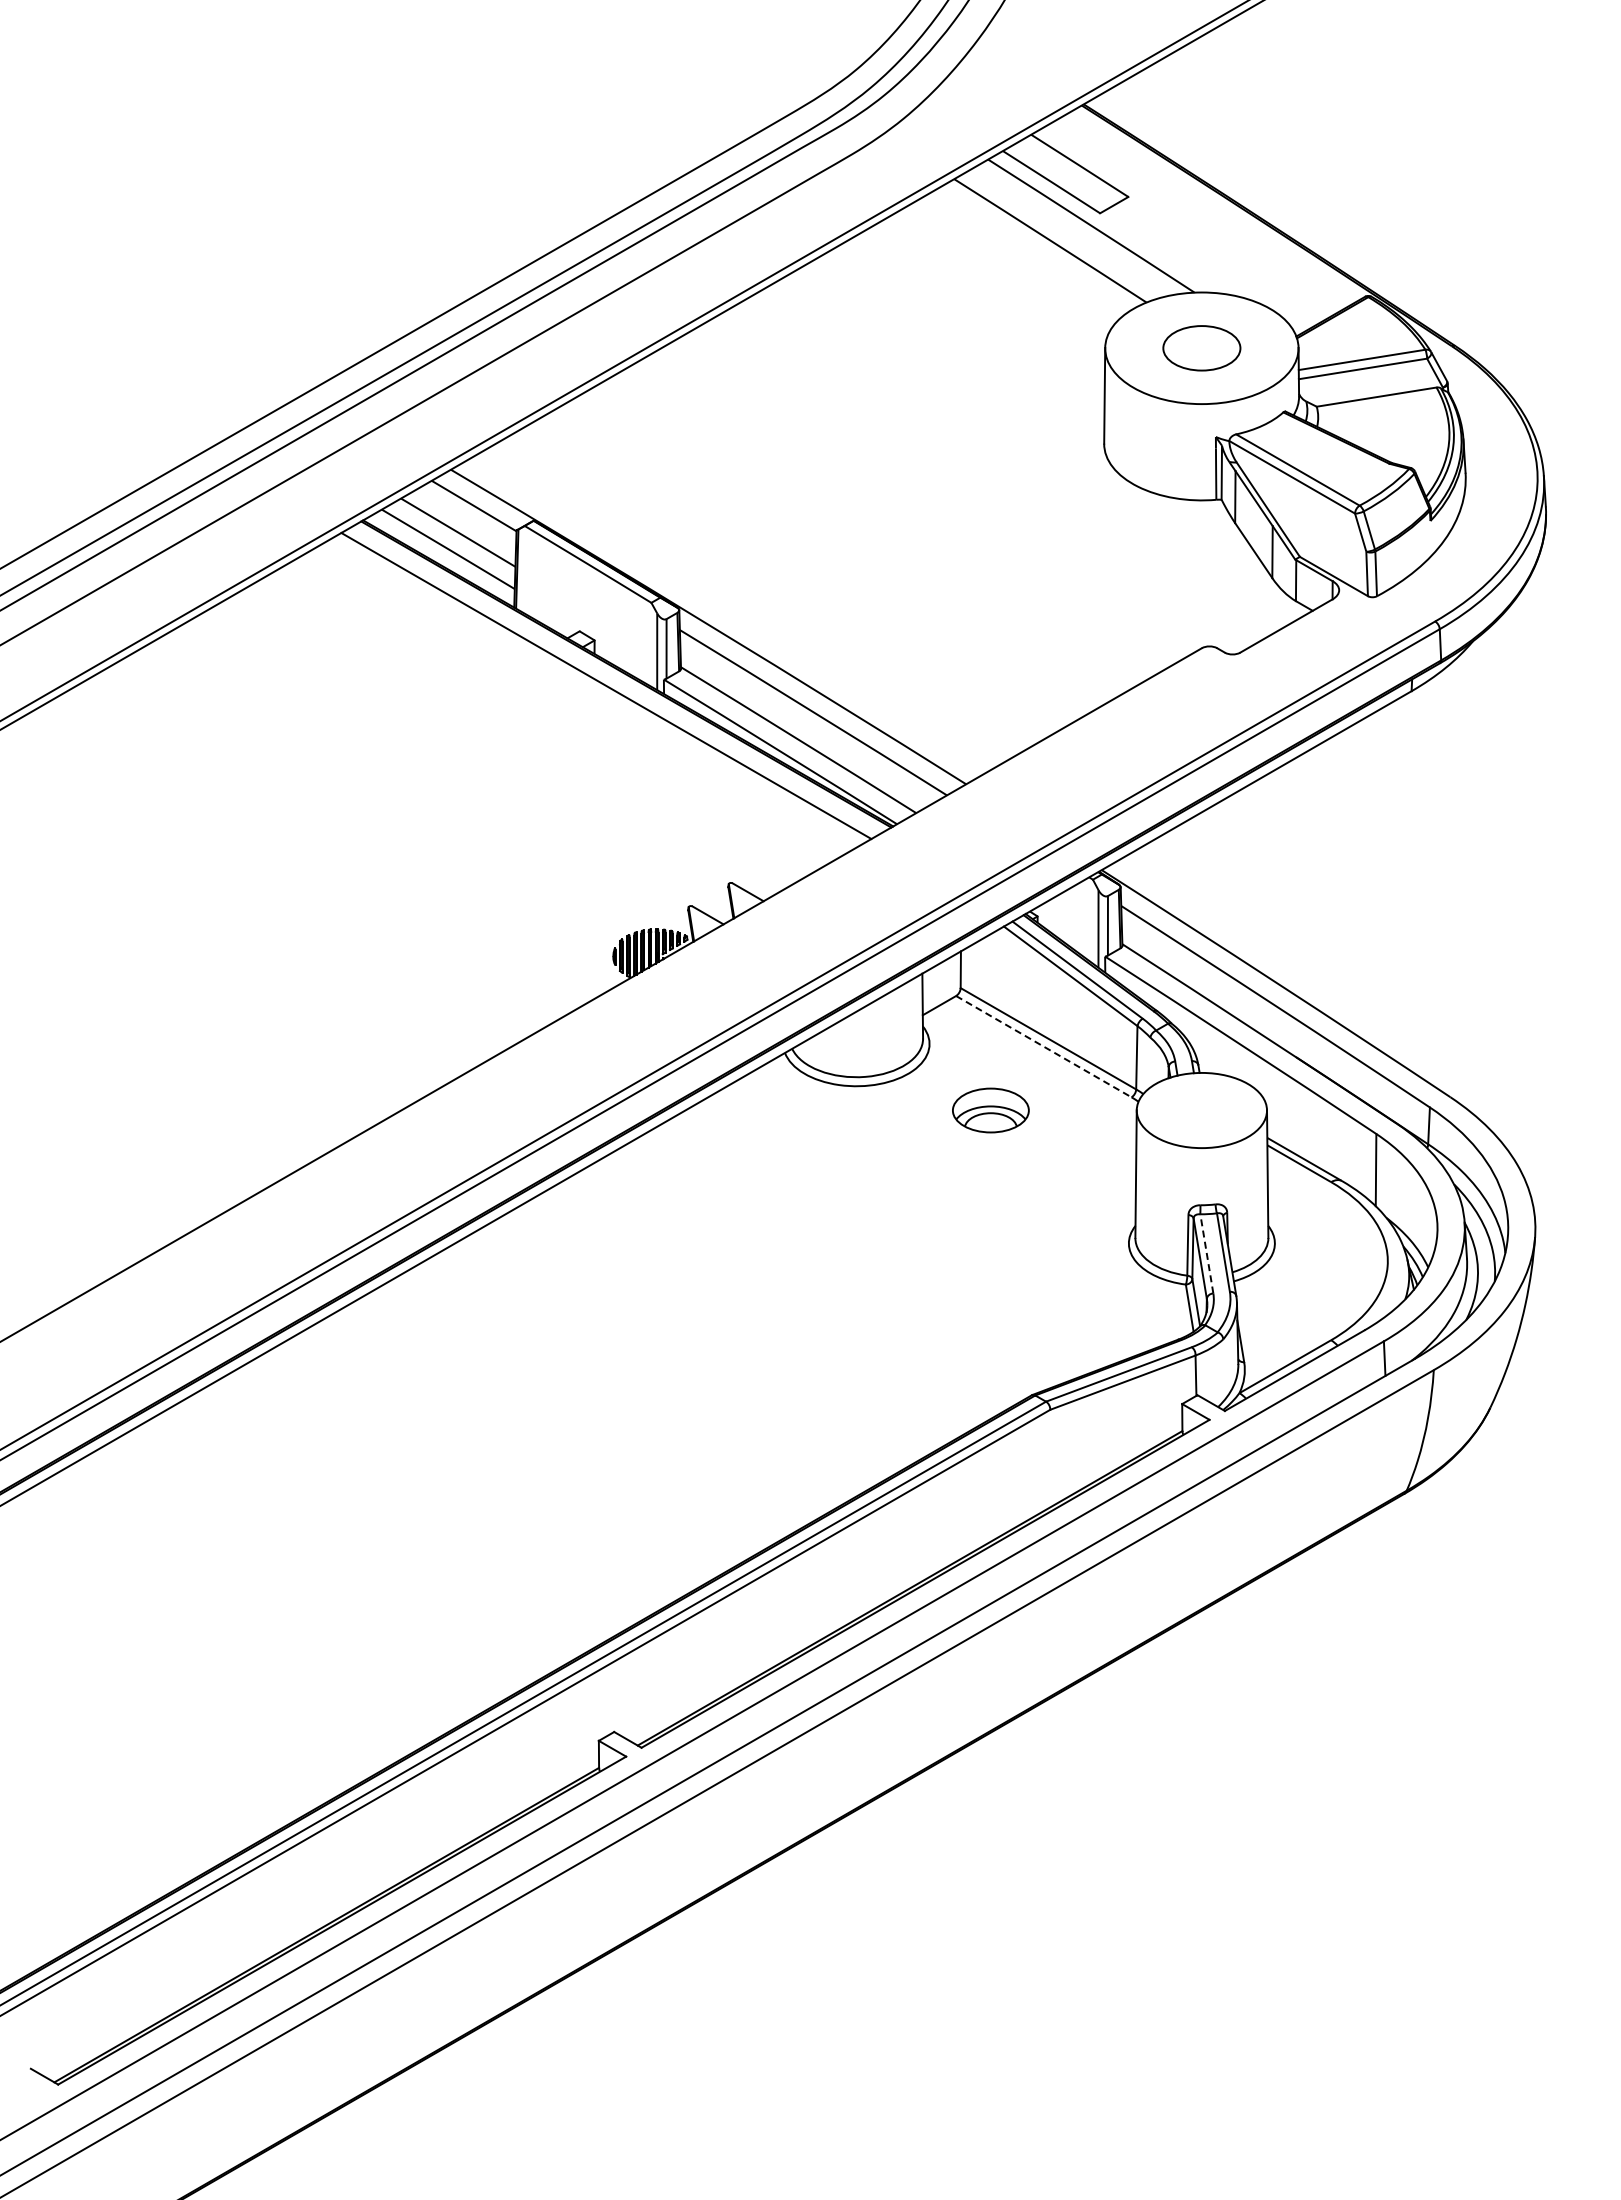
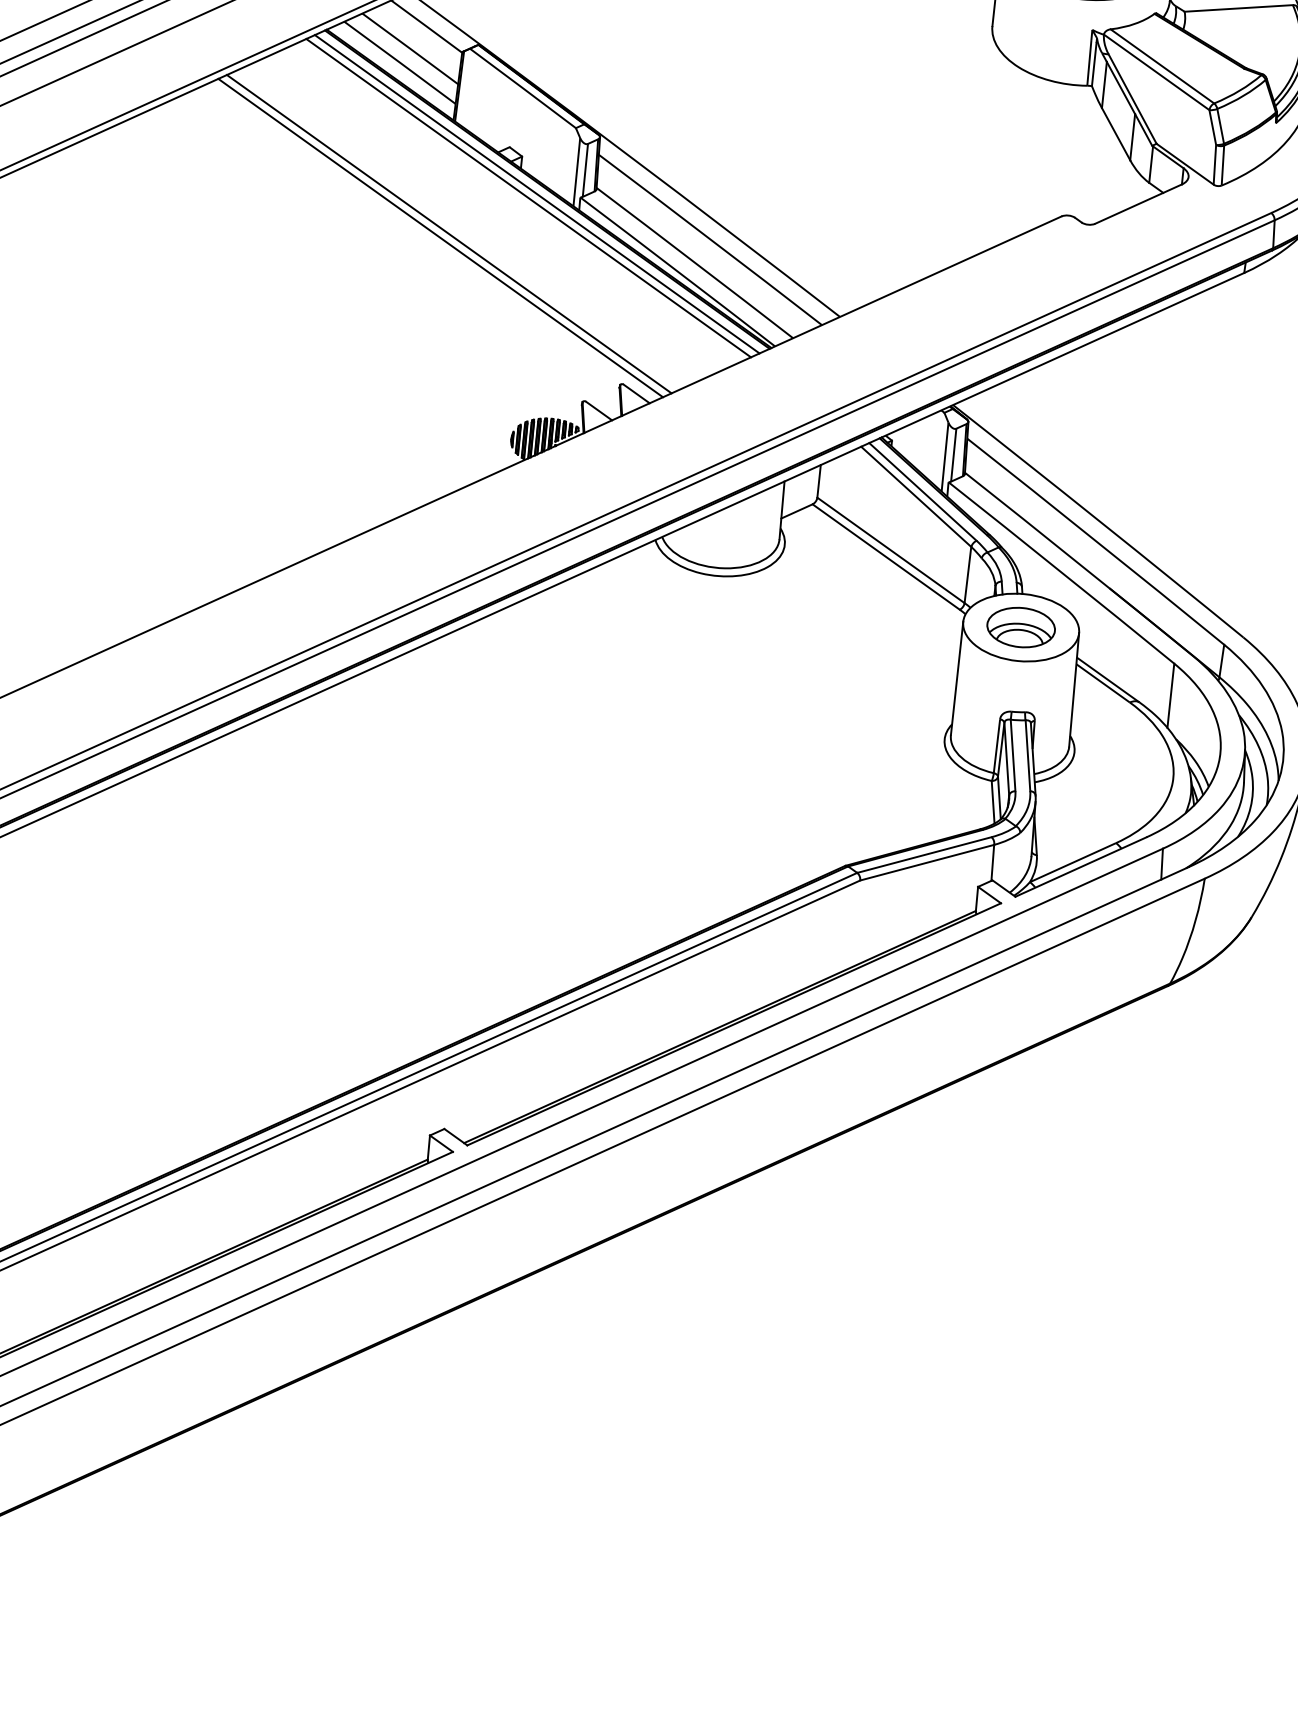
line: (615, 680) -> (537, 194), added
line: (521, 734) -> (448, 233), added
line: (512, 740) -> (440, 238), added
line: (1044, 1046) -> (886, 556), dashed -> solid
part: (990, 1110) -> (1020, 627), moved
line: (1206, 1253) -> (1012, 755), dashed -> solid

